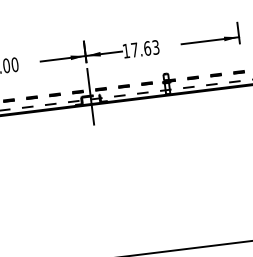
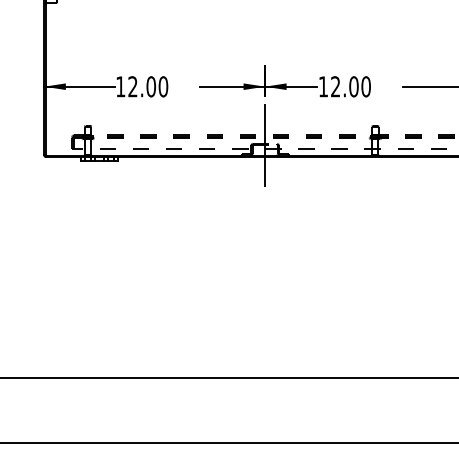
text: (145, 48) -> (350, 86), 17.63 -> 12.00

